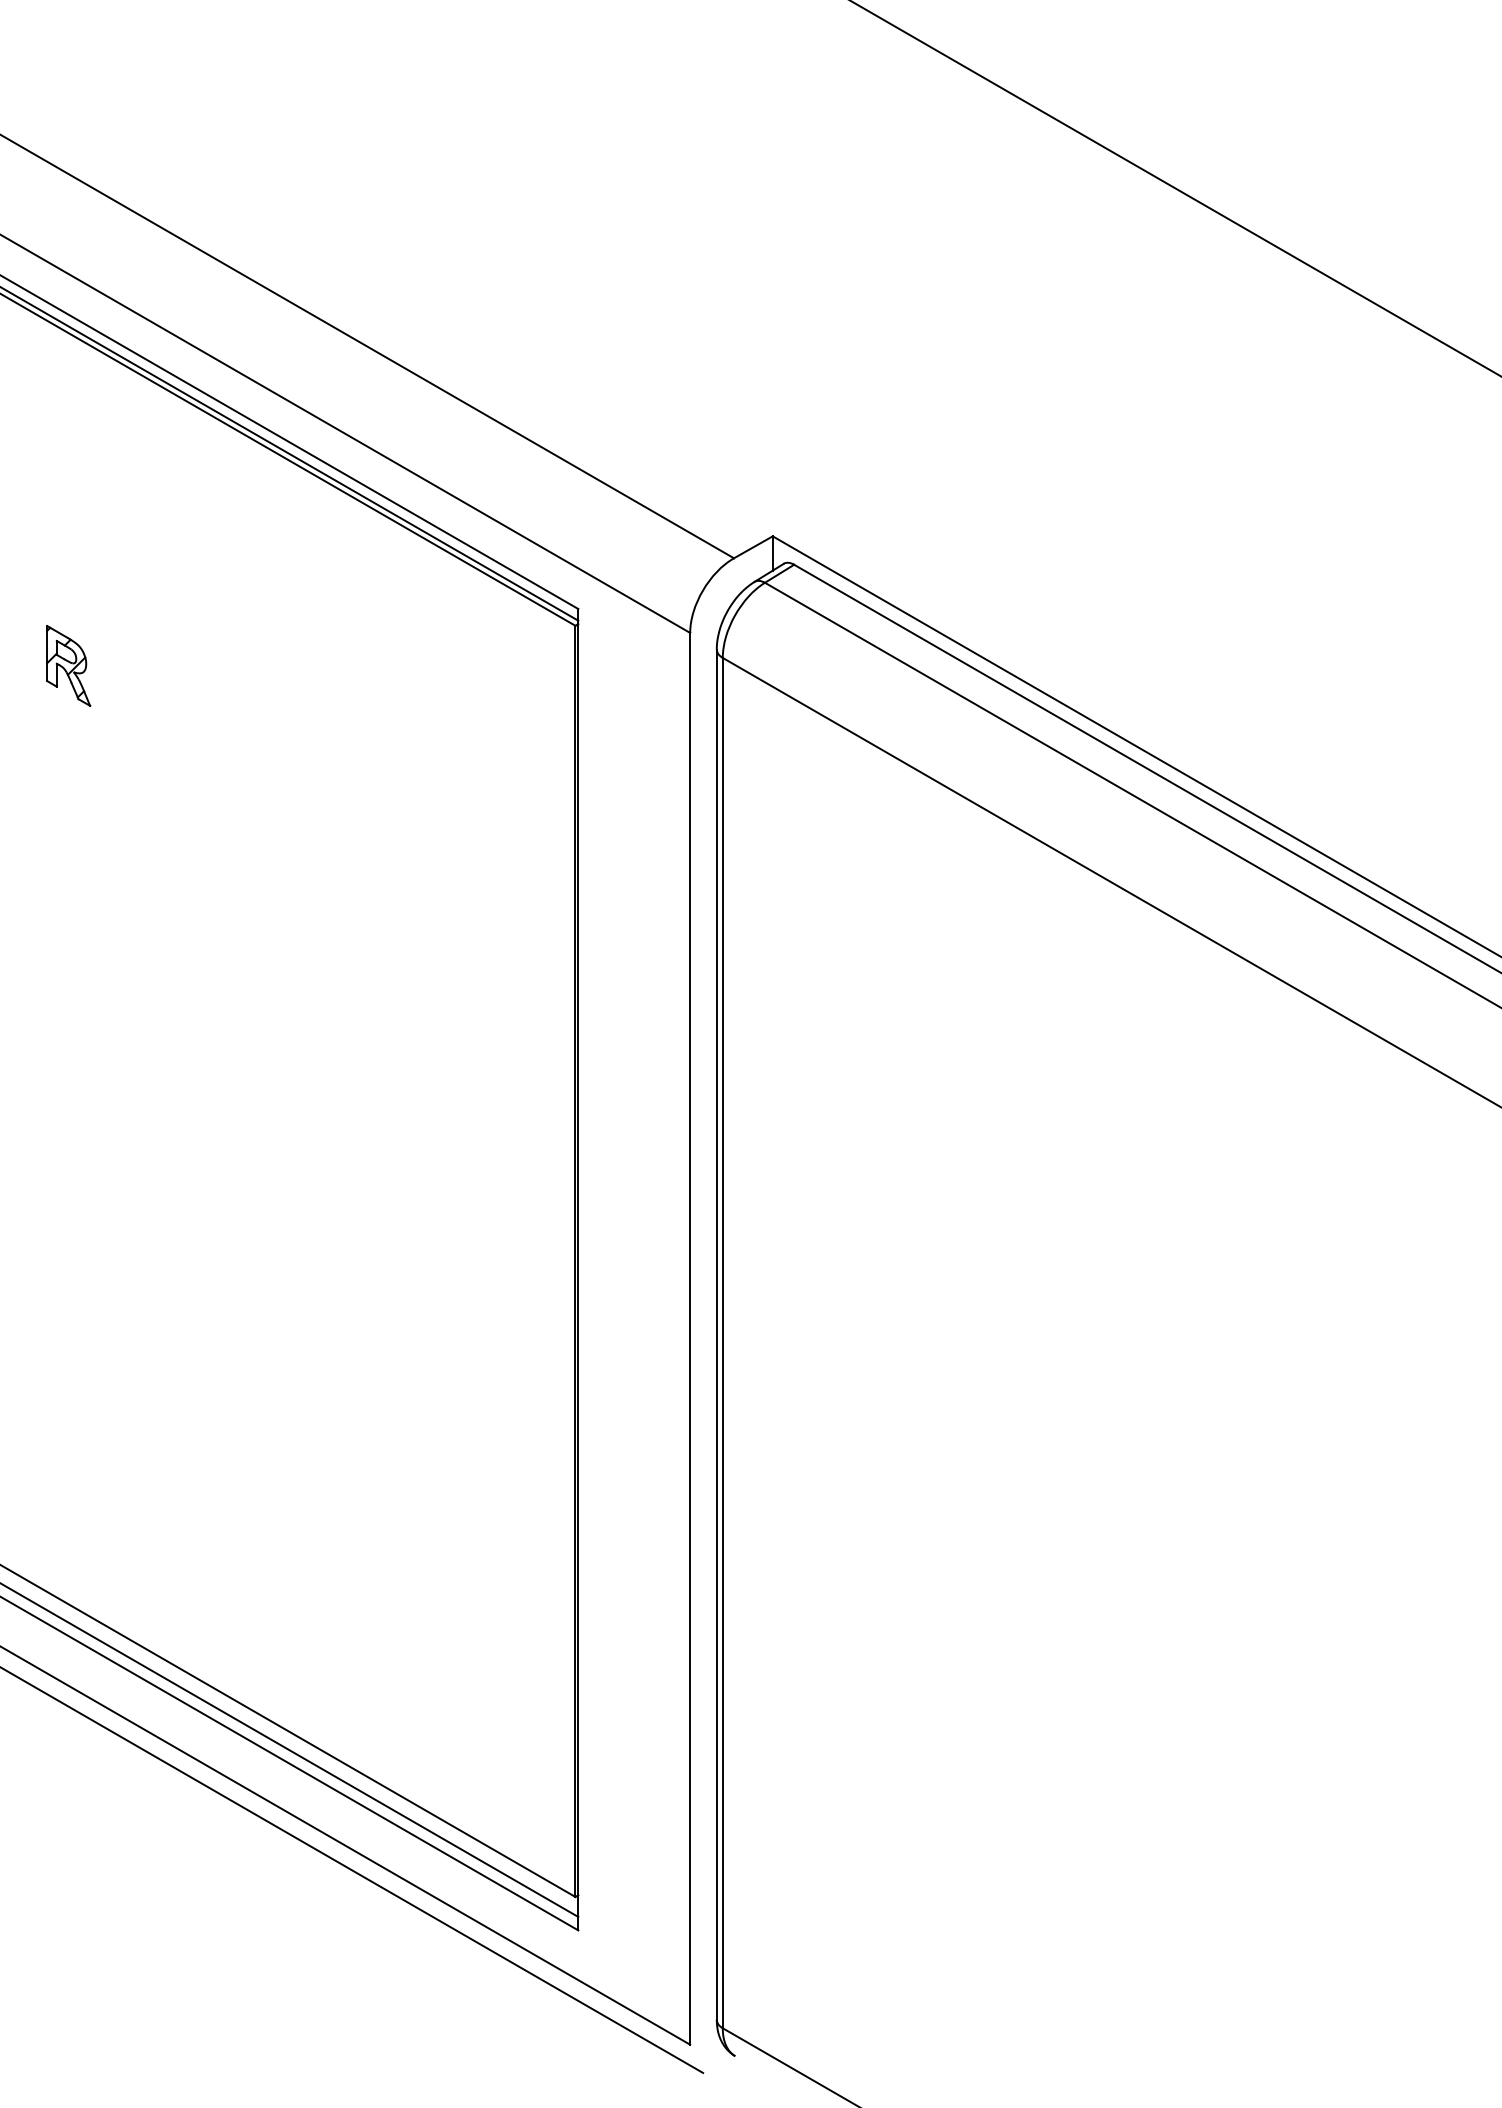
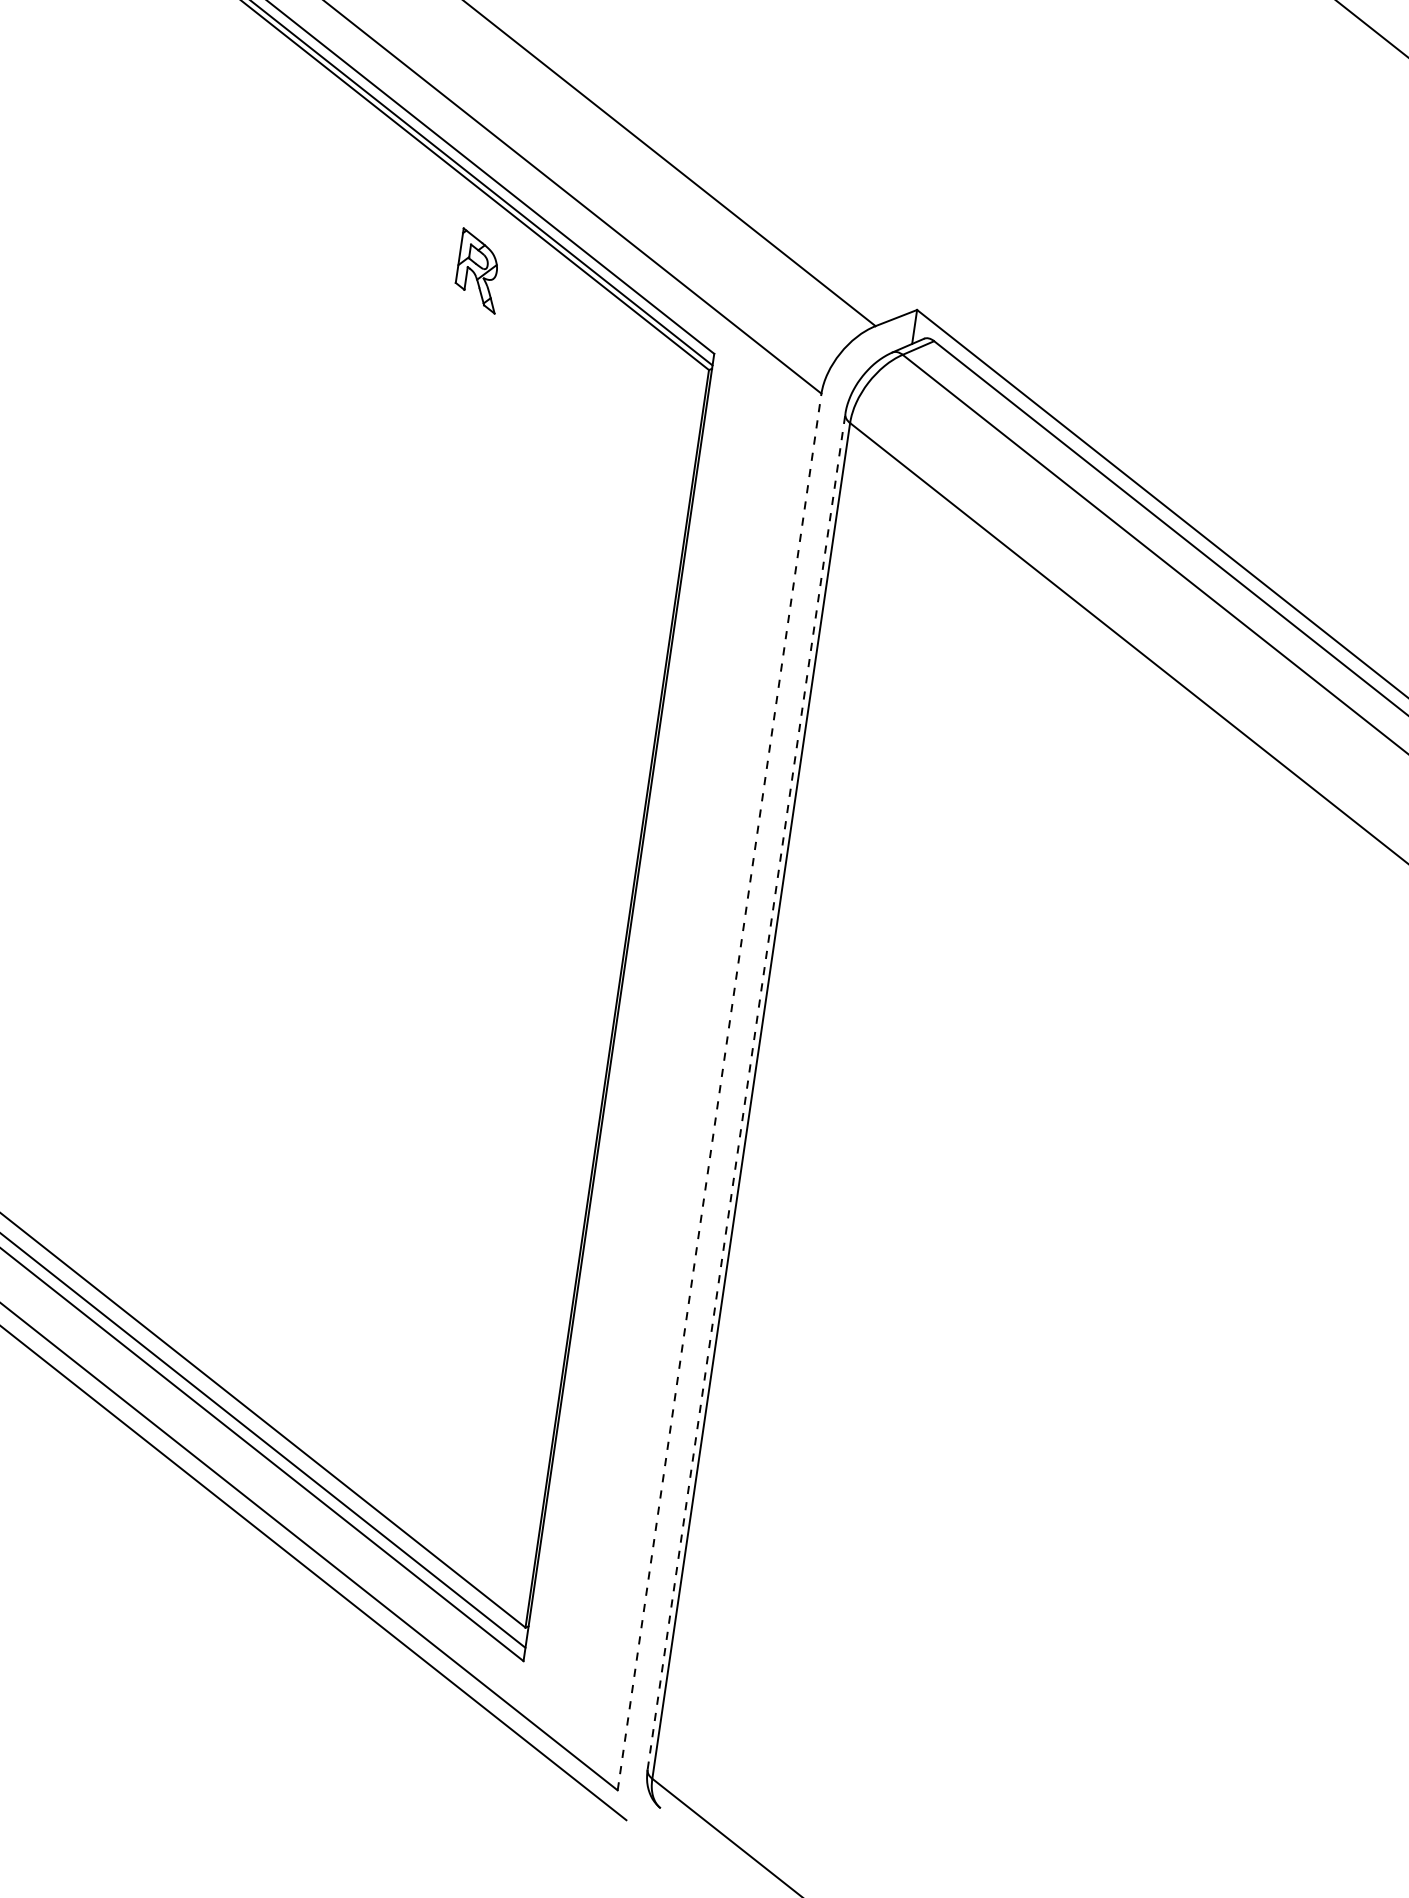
part: (68, 665) -> (479, 270), moved
line: (716, 1334) -> (746, 1091), solid -> dashed
line: (690, 1338) -> (719, 1091), solid -> dashed

